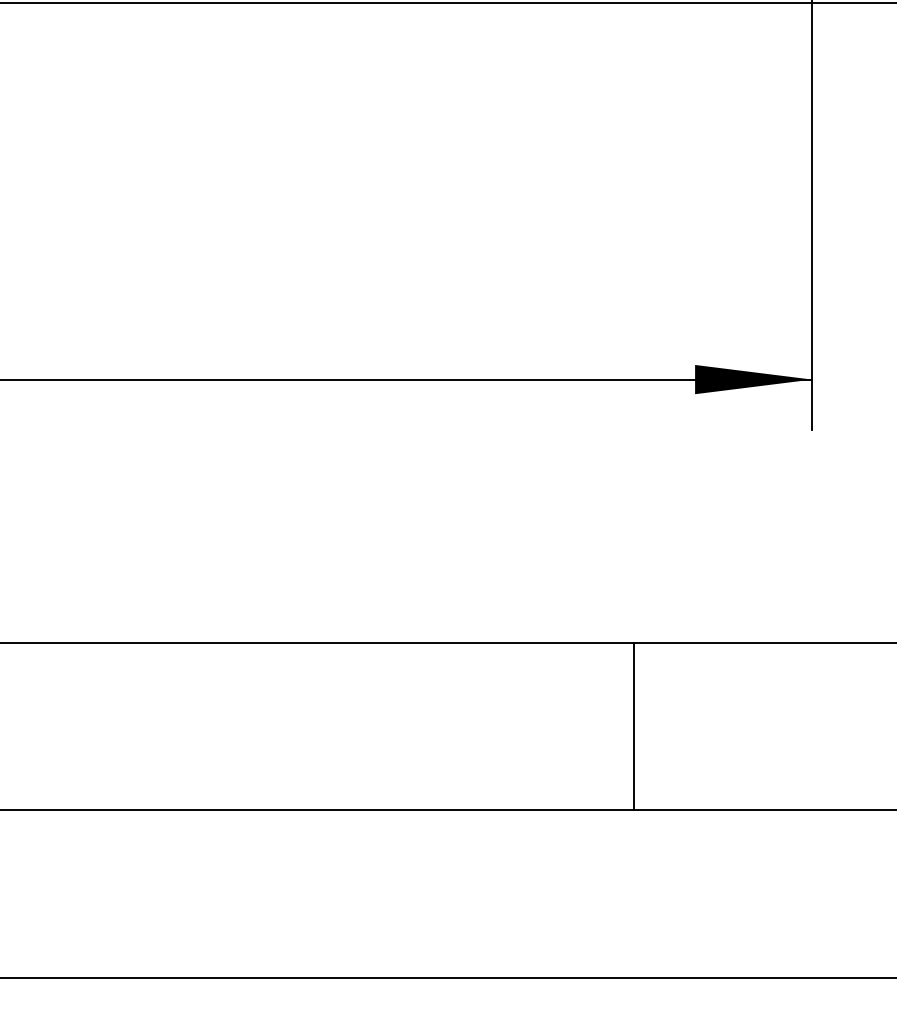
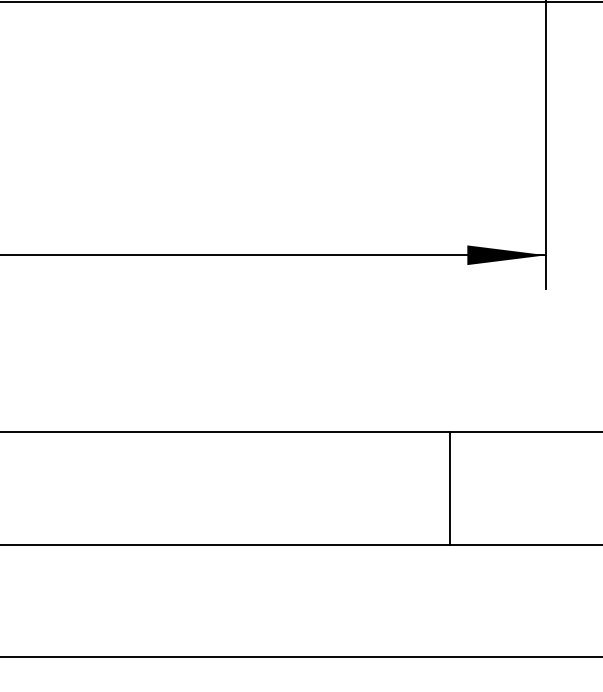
line: (634, 726) -> (450, 488), moved

